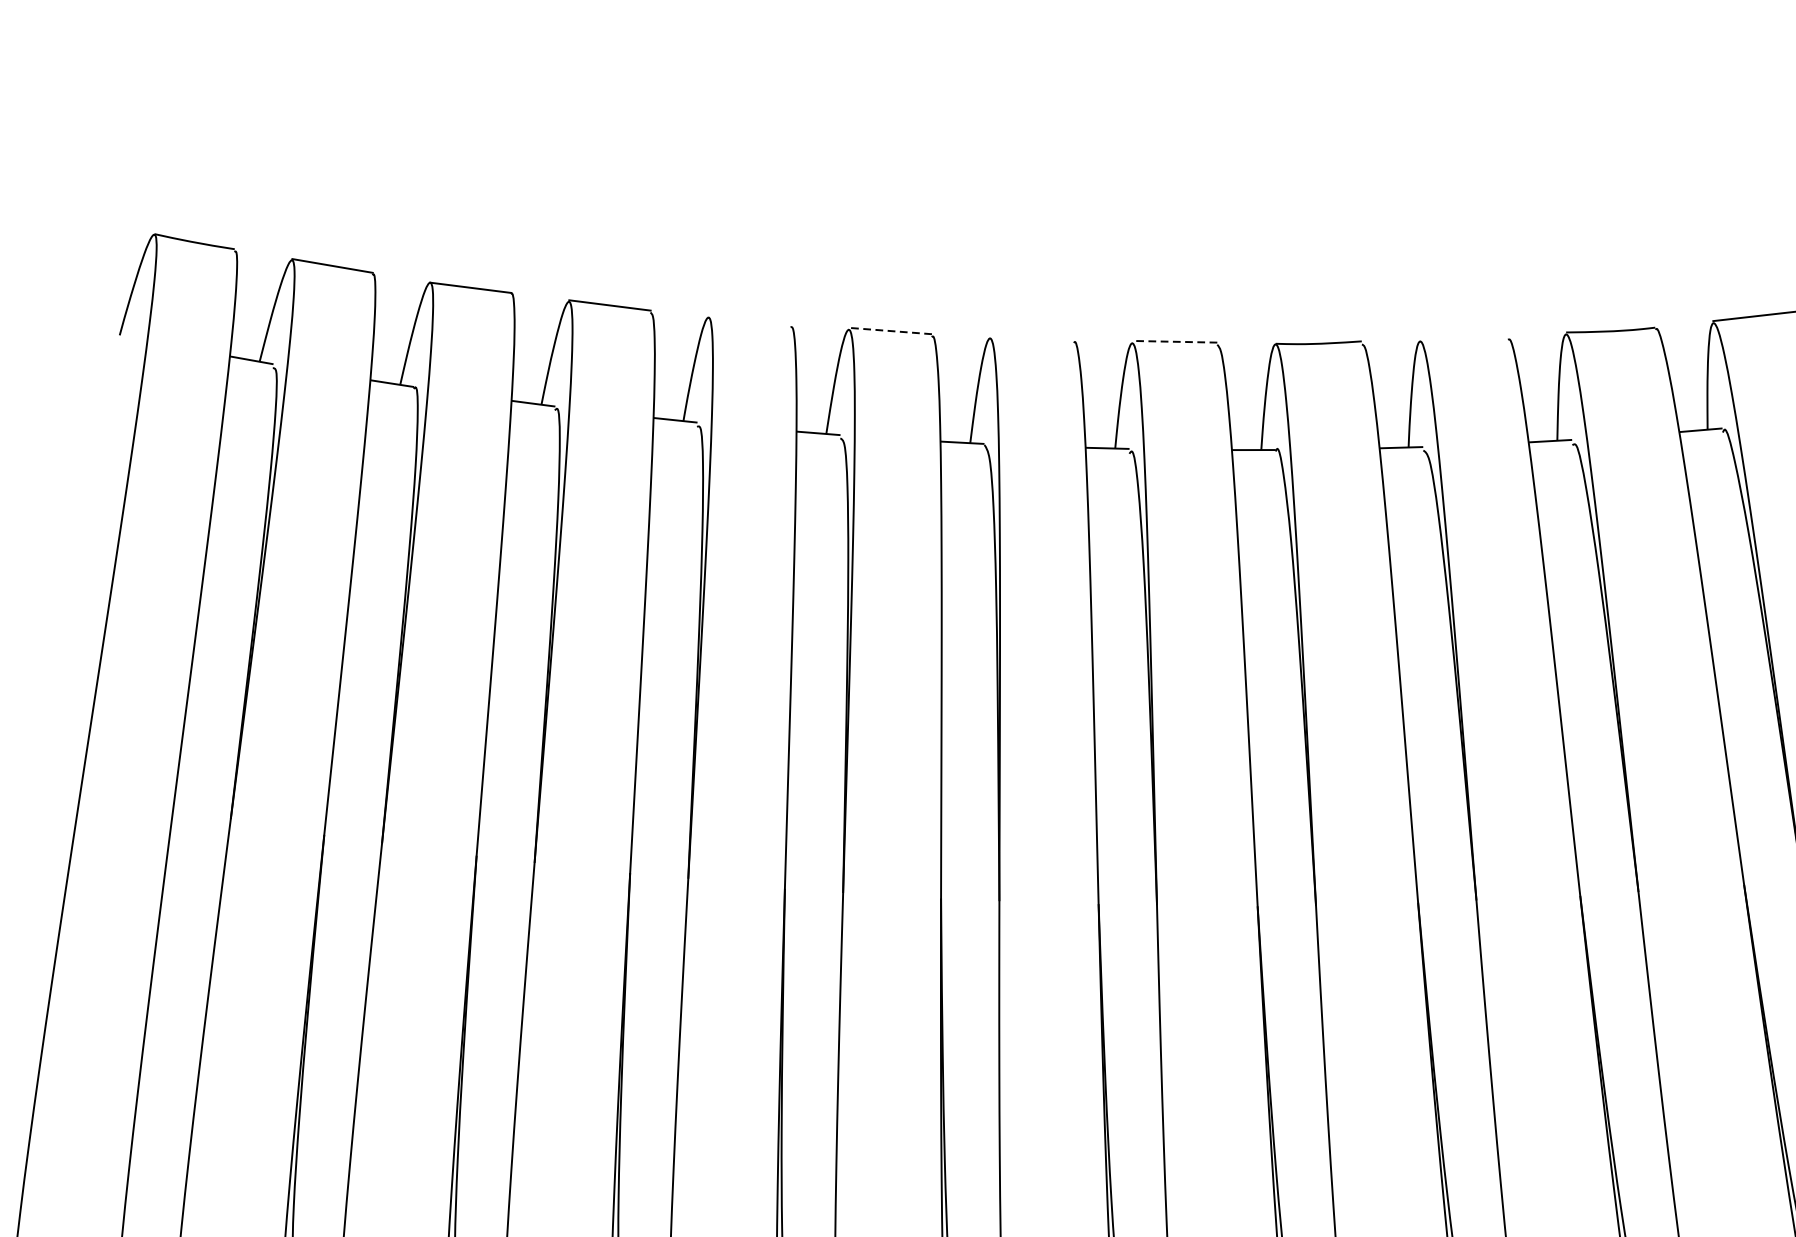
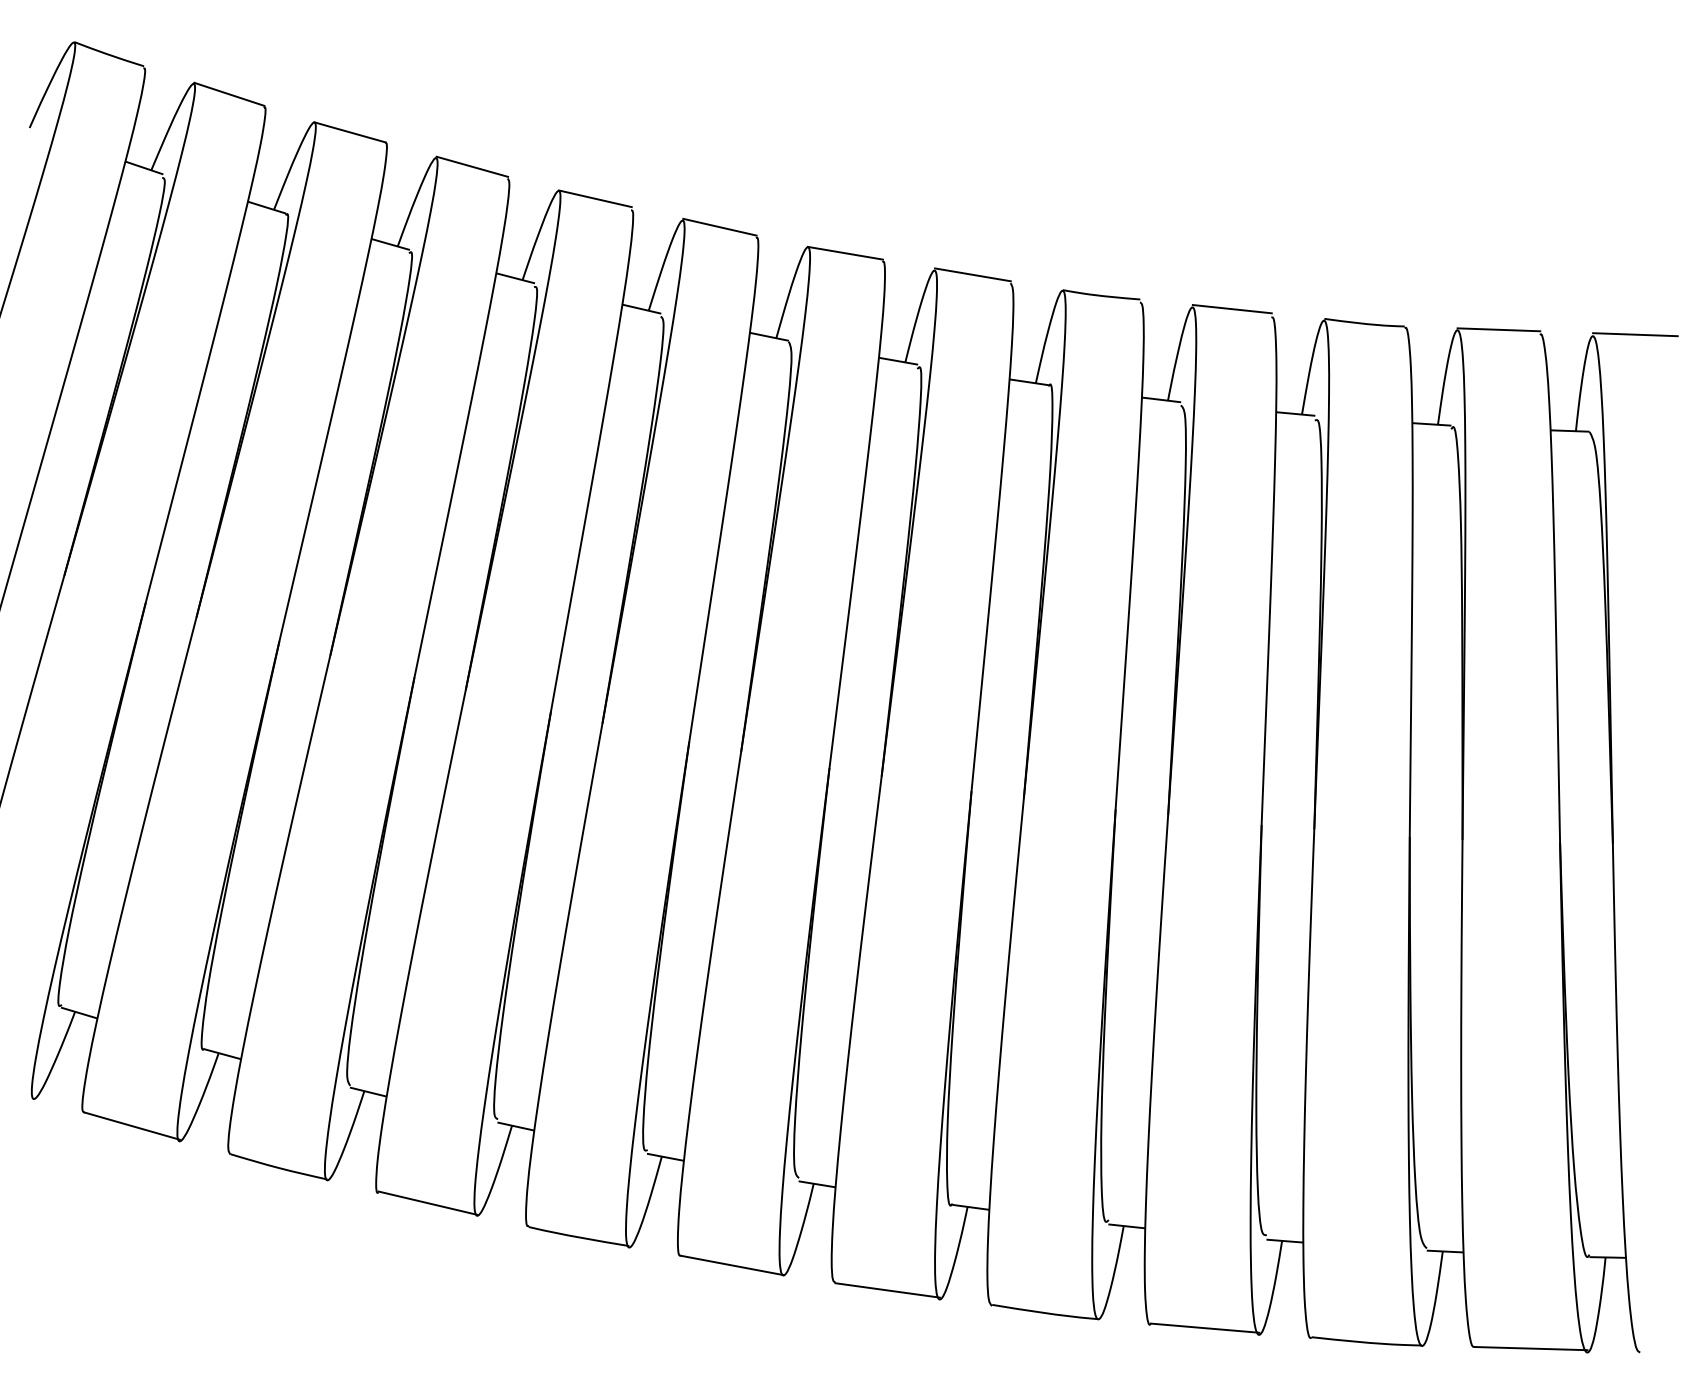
line: (749, 319) -> (595, 198), added
line: (890, 331) -> (719, 227), dashed -> solid
line: (1463, 337) -> (1231, 309), added
line: (1031, 338) -> (845, 252), added
line: (1174, 341) -> (972, 274), dashed -> solid

